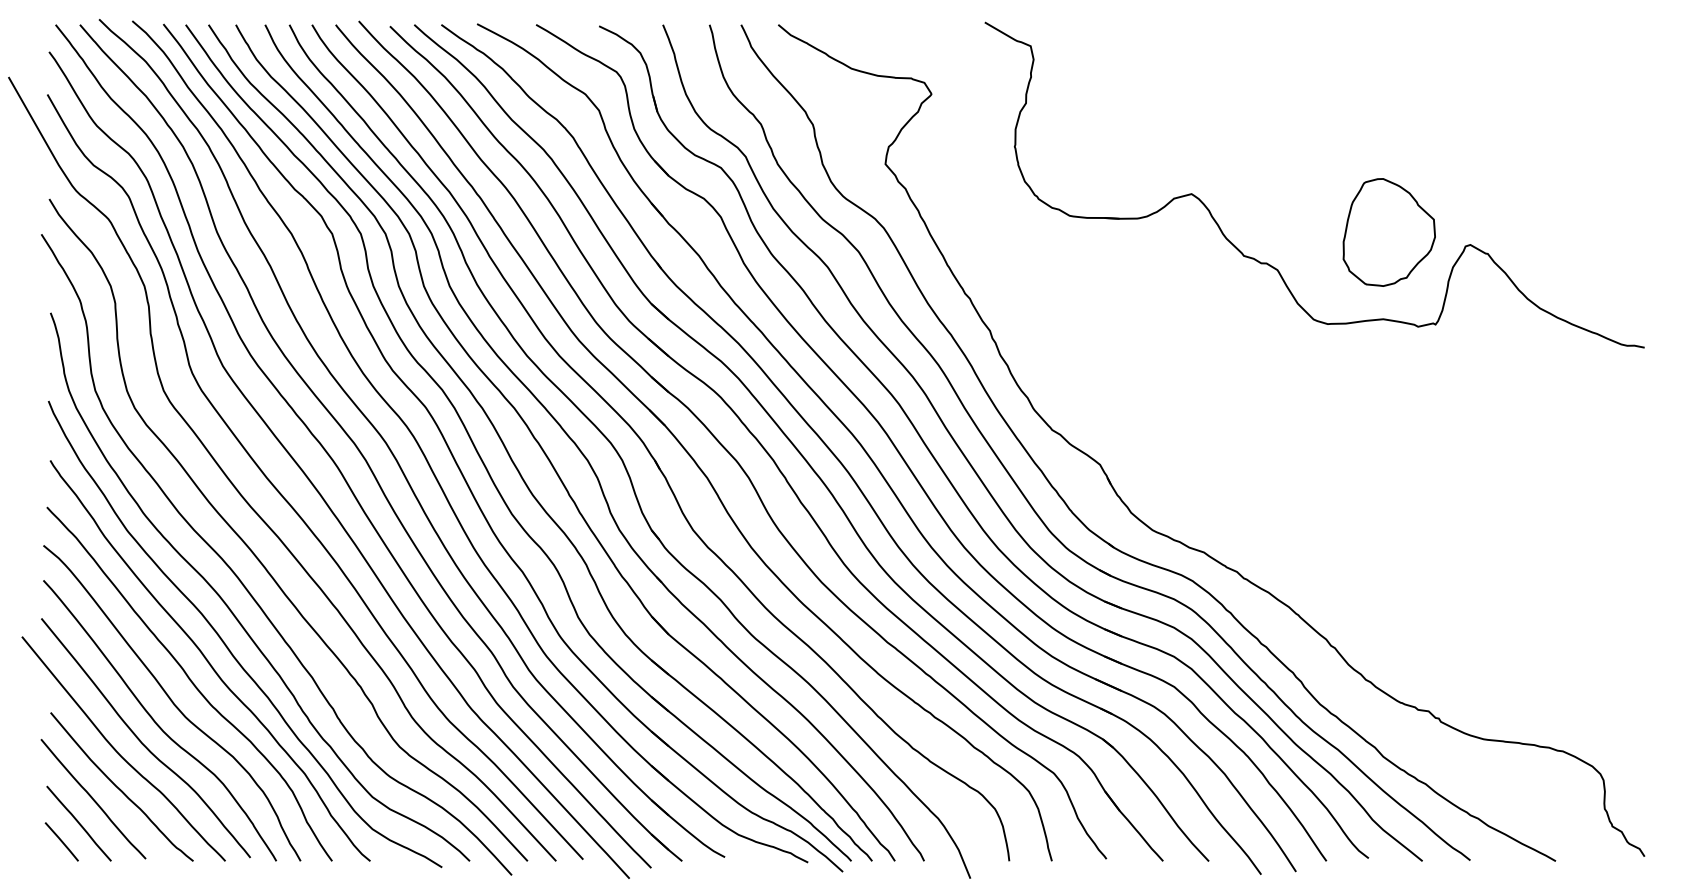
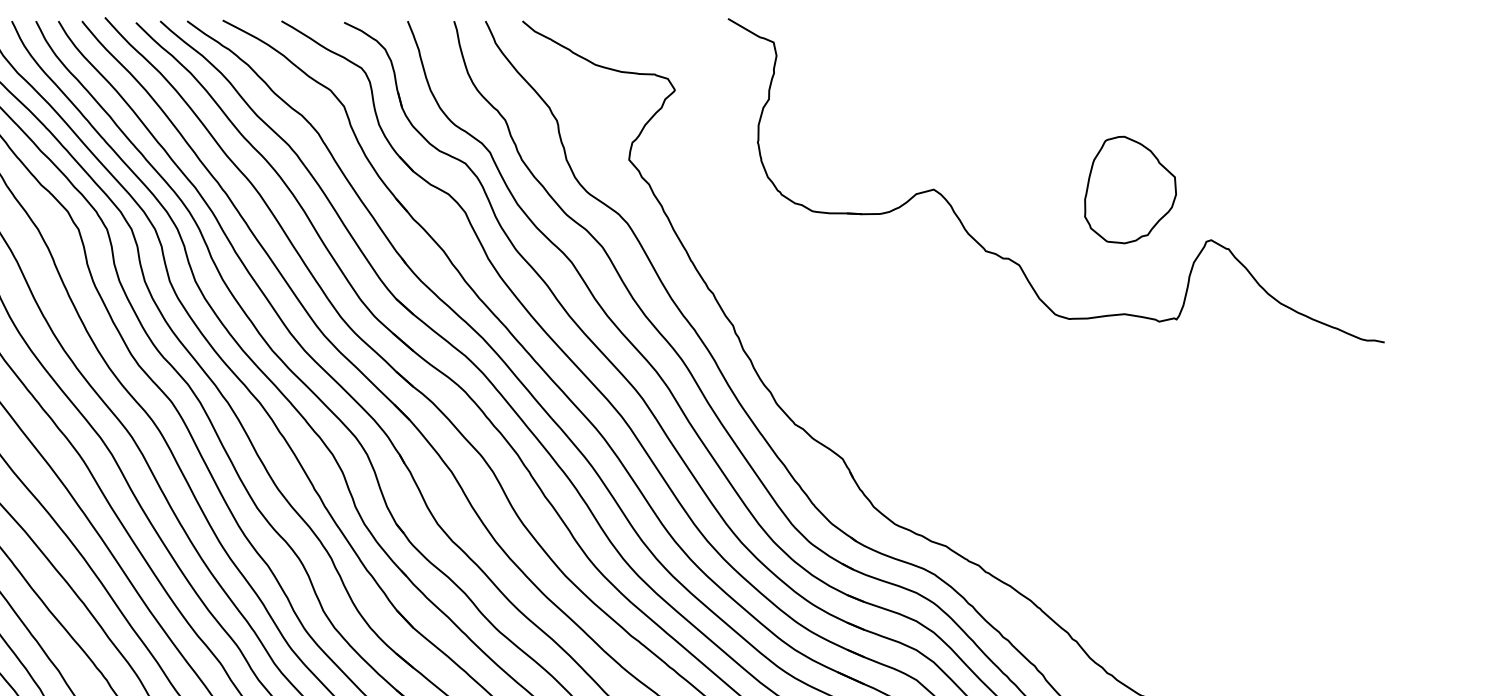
part: (1388, 232) -> (1129, 190), moved

